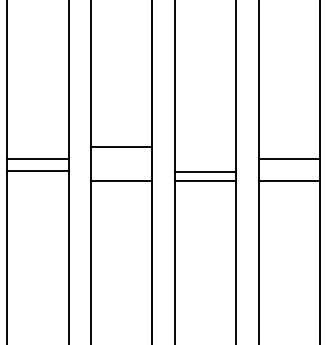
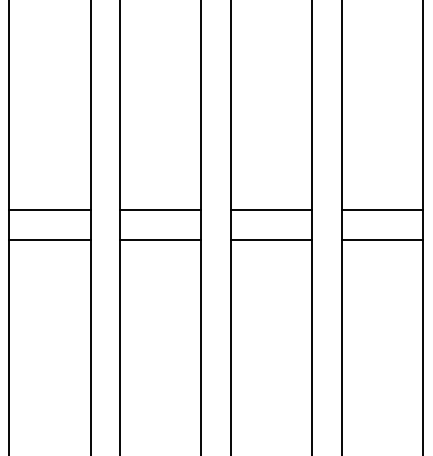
line: (121, 147) -> (160, 210), moved
line: (37, 171) -> (49, 239), moved
line: (205, 172) -> (271, 210), moved

